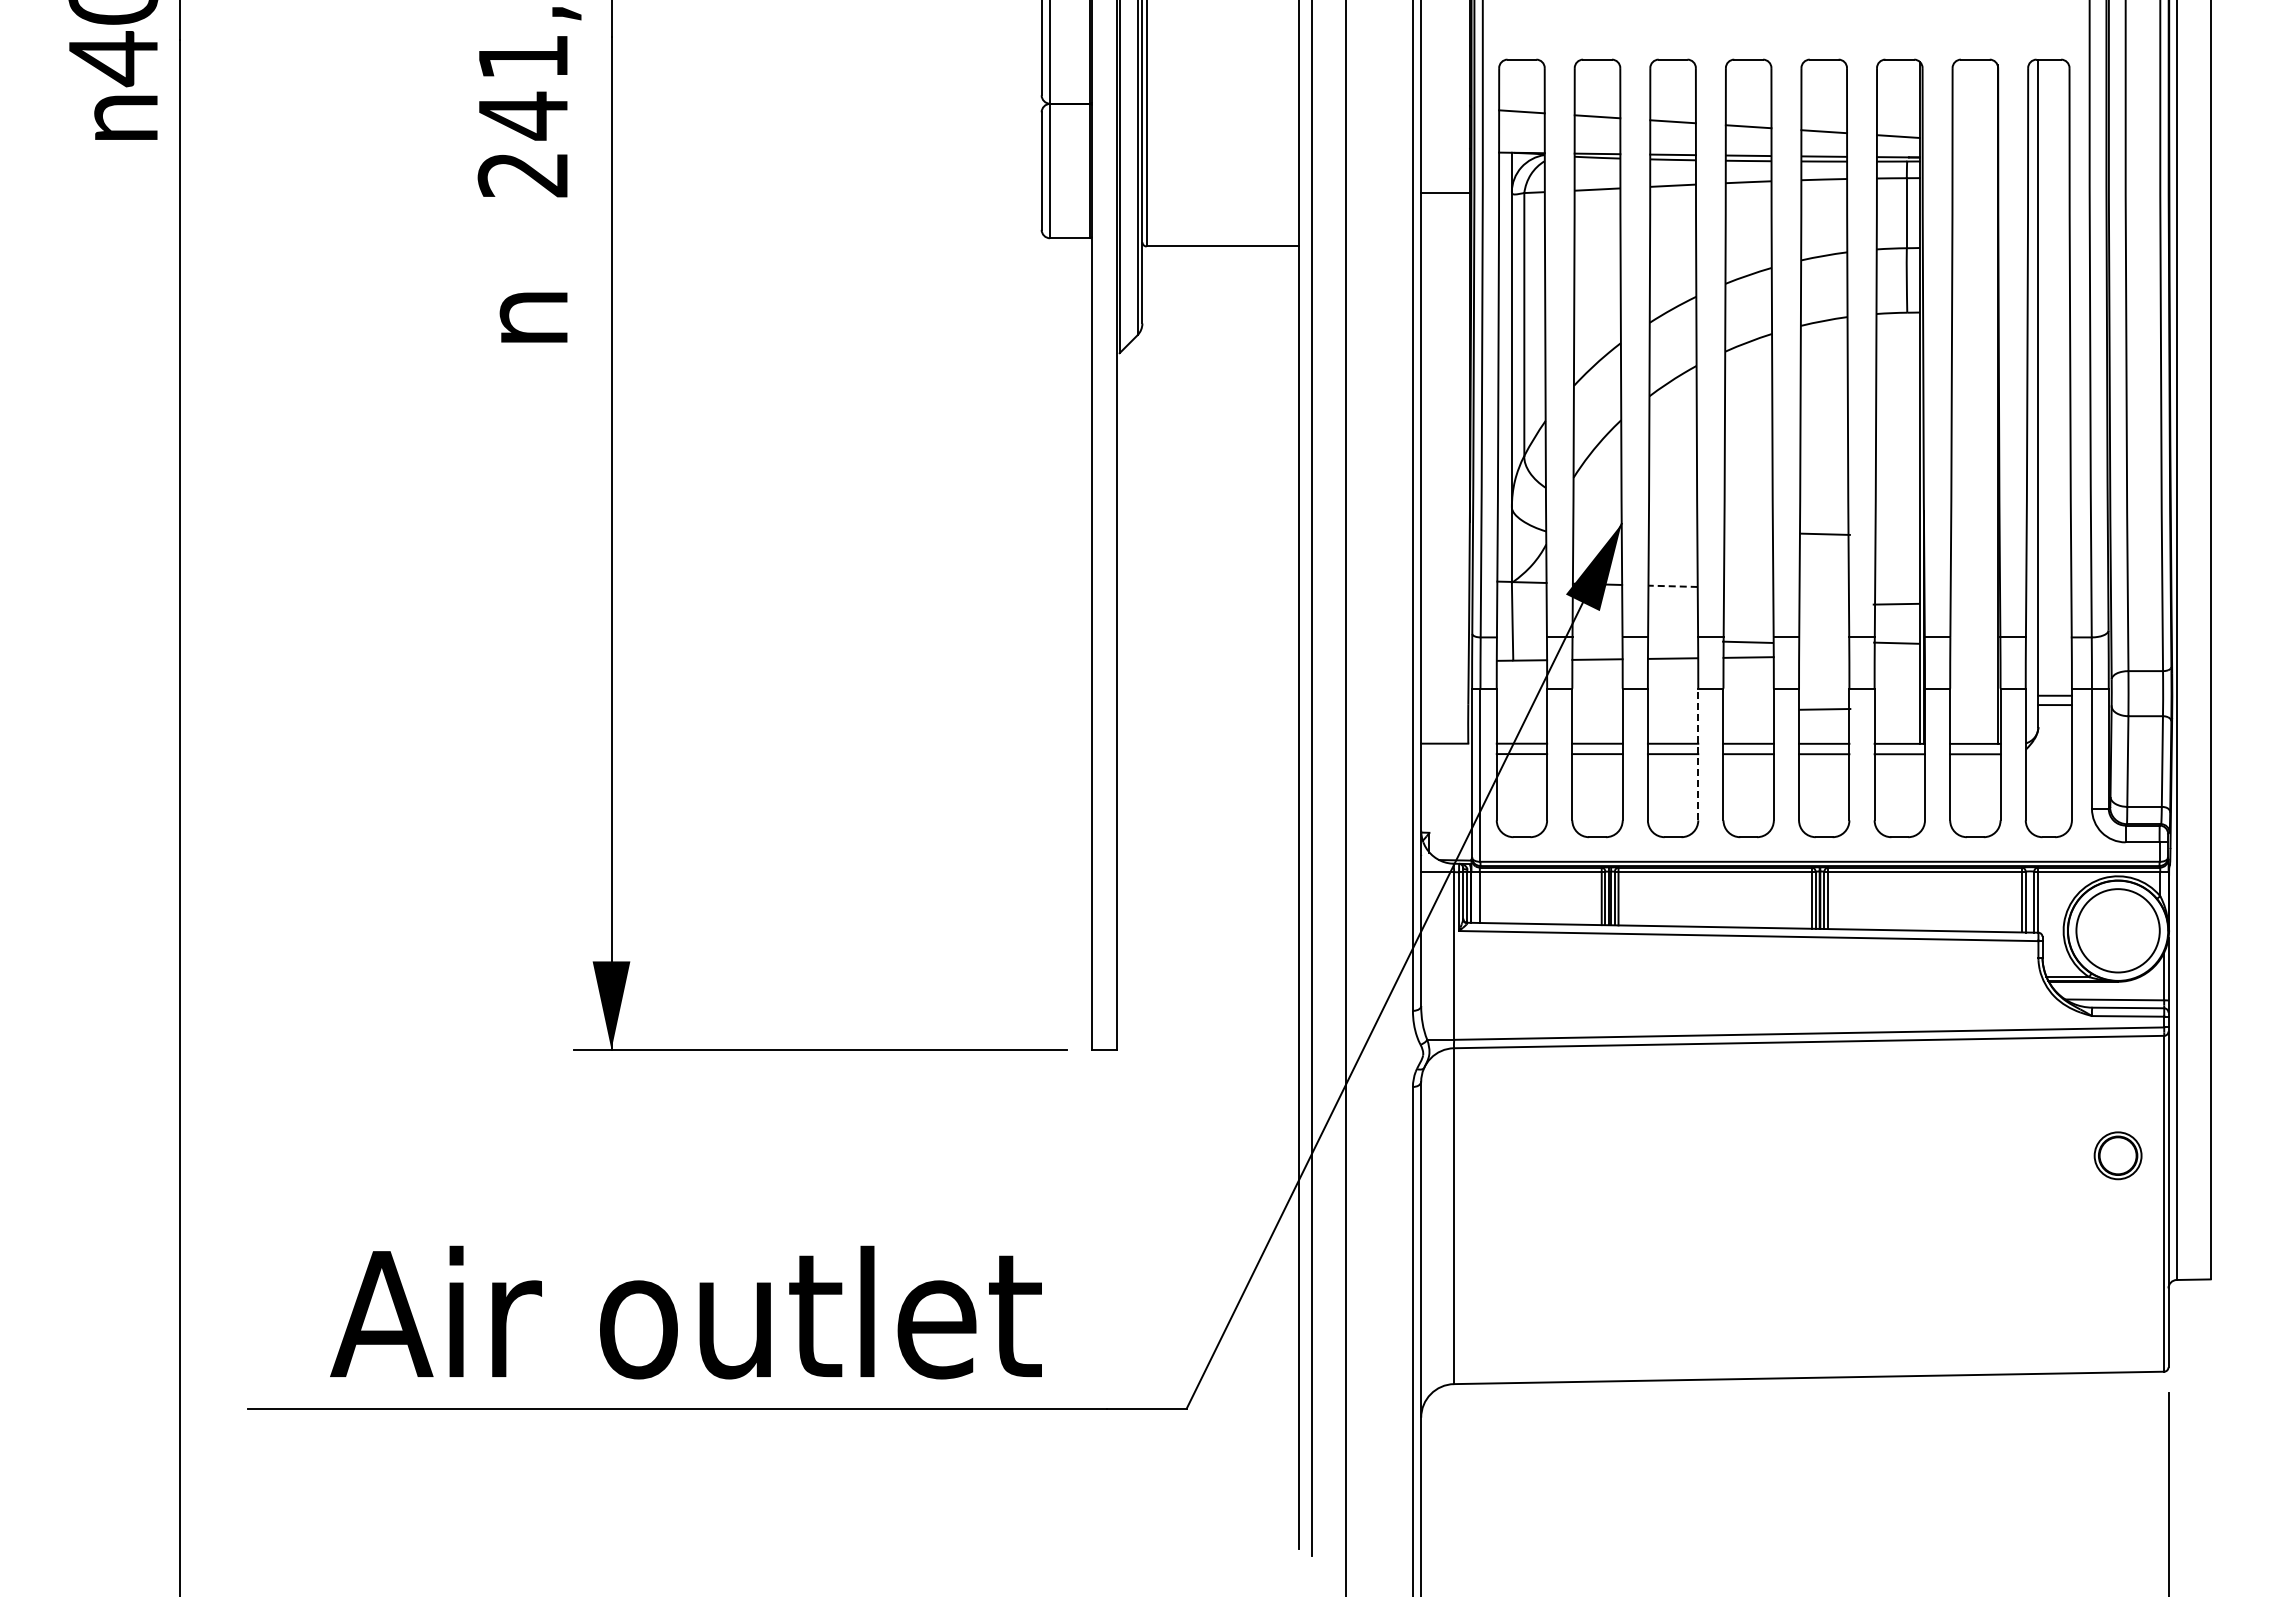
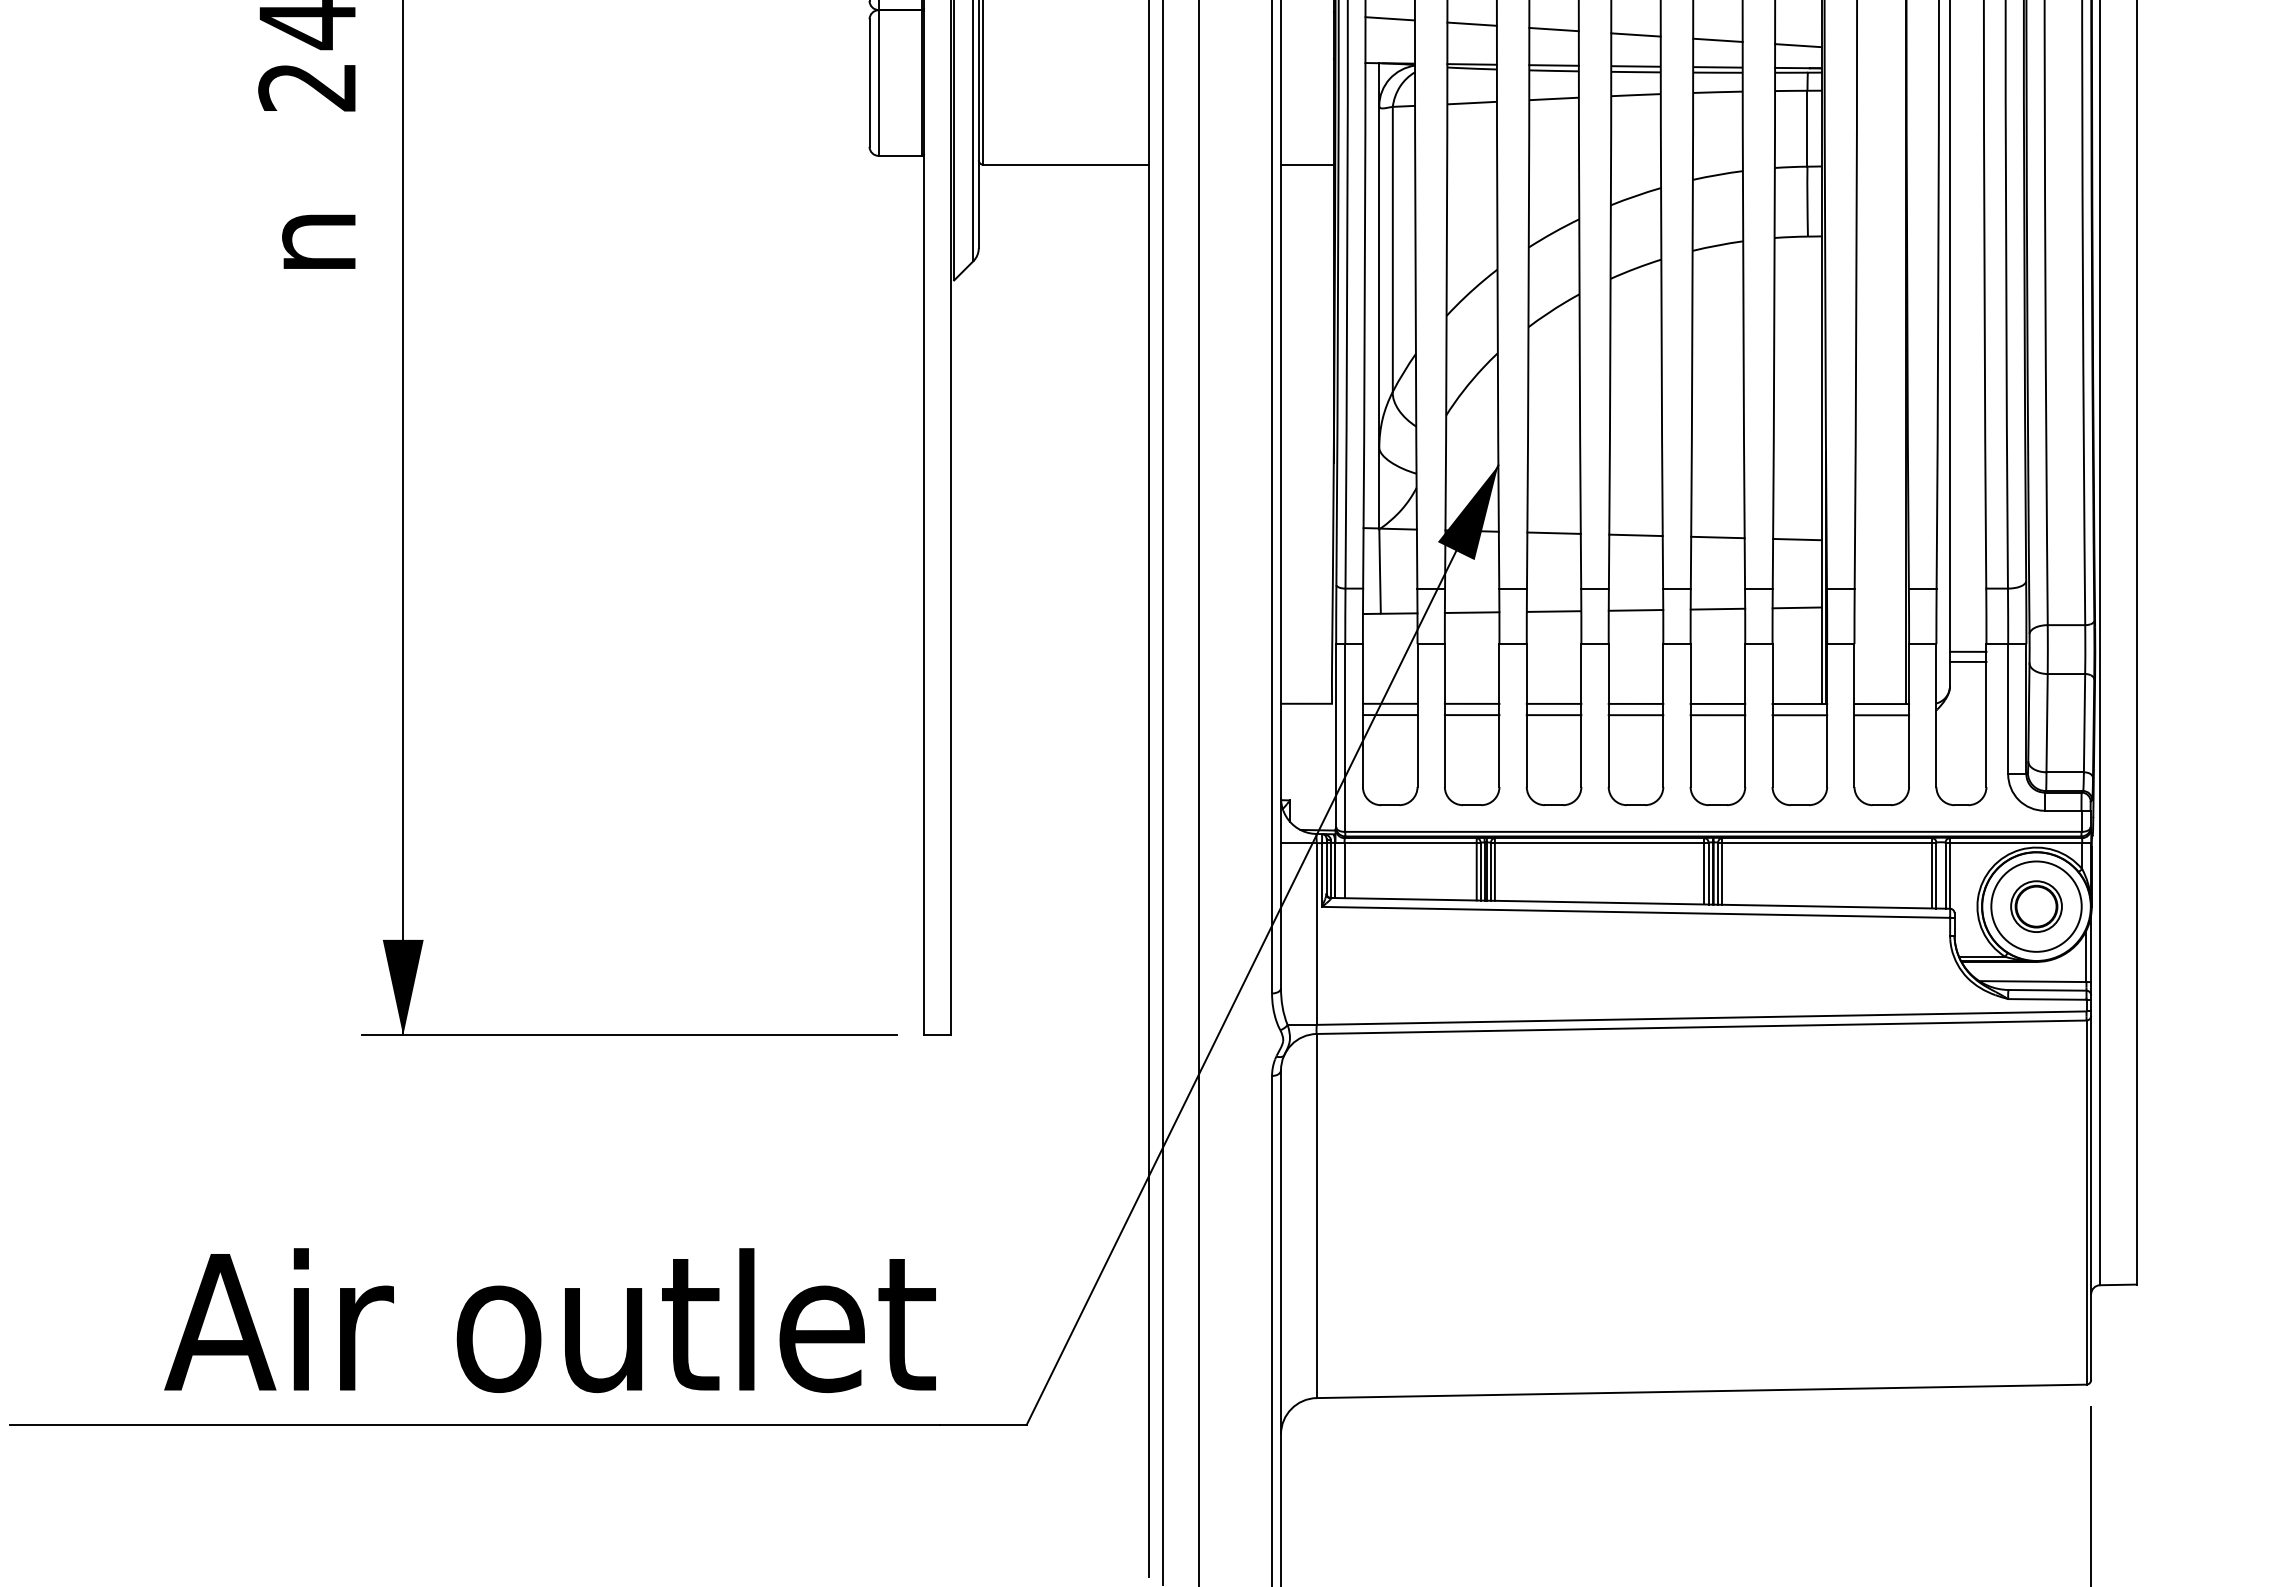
line: (1445, 193) -> (1307, 164), moved
line: (1824, 533) -> (1717, 536), moved
line: (1673, 586) -> (1554, 533), dashed -> solid
line: (1895, 603) -> (1796, 607), moved
line: (1747, 641) -> (1635, 534), moved
line: (1896, 642) -> (1797, 538), moved
line: (1825, 709) -> (1718, 609), moved
line: (1698, 754) -> (1581, 715), dashed -> solid
part: (2117, 1155) -> (2035, 906), moved
text: (685, 1312) -> (549, 1320), moved

